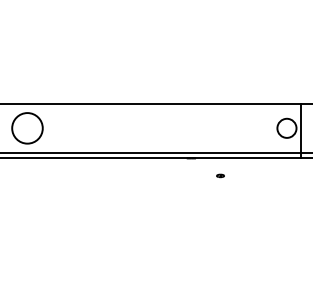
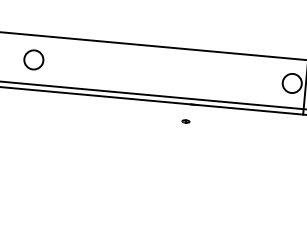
circle: (27, 127) -> (33, 59), size x0.62
part: (220, 175) -> (185, 121), moved

